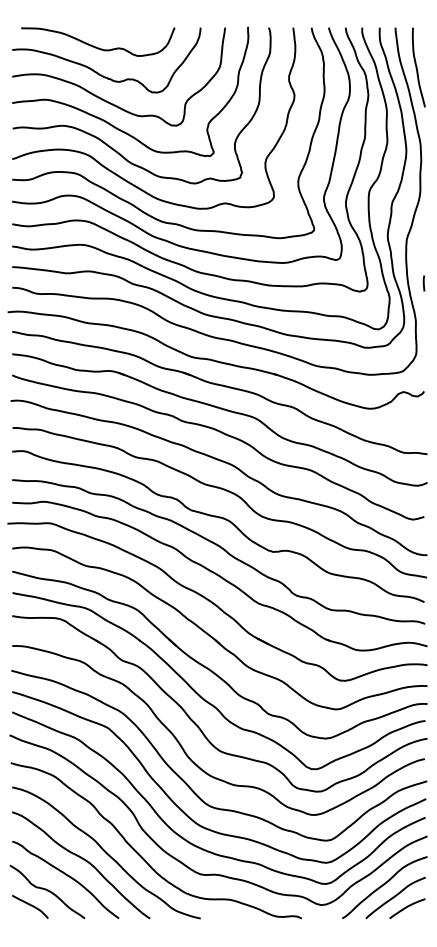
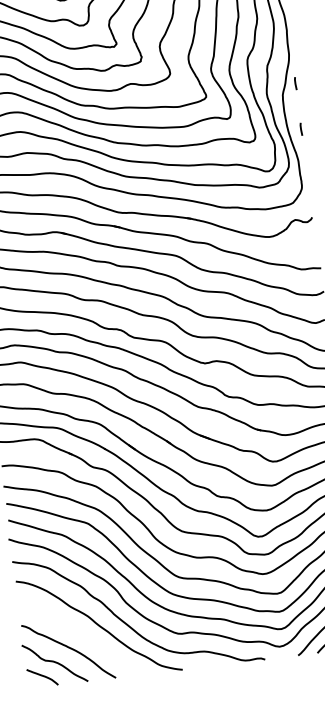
line: (423, 227) -> (295, 83), added
curve: (83, 860) -> (81, 634), removed

